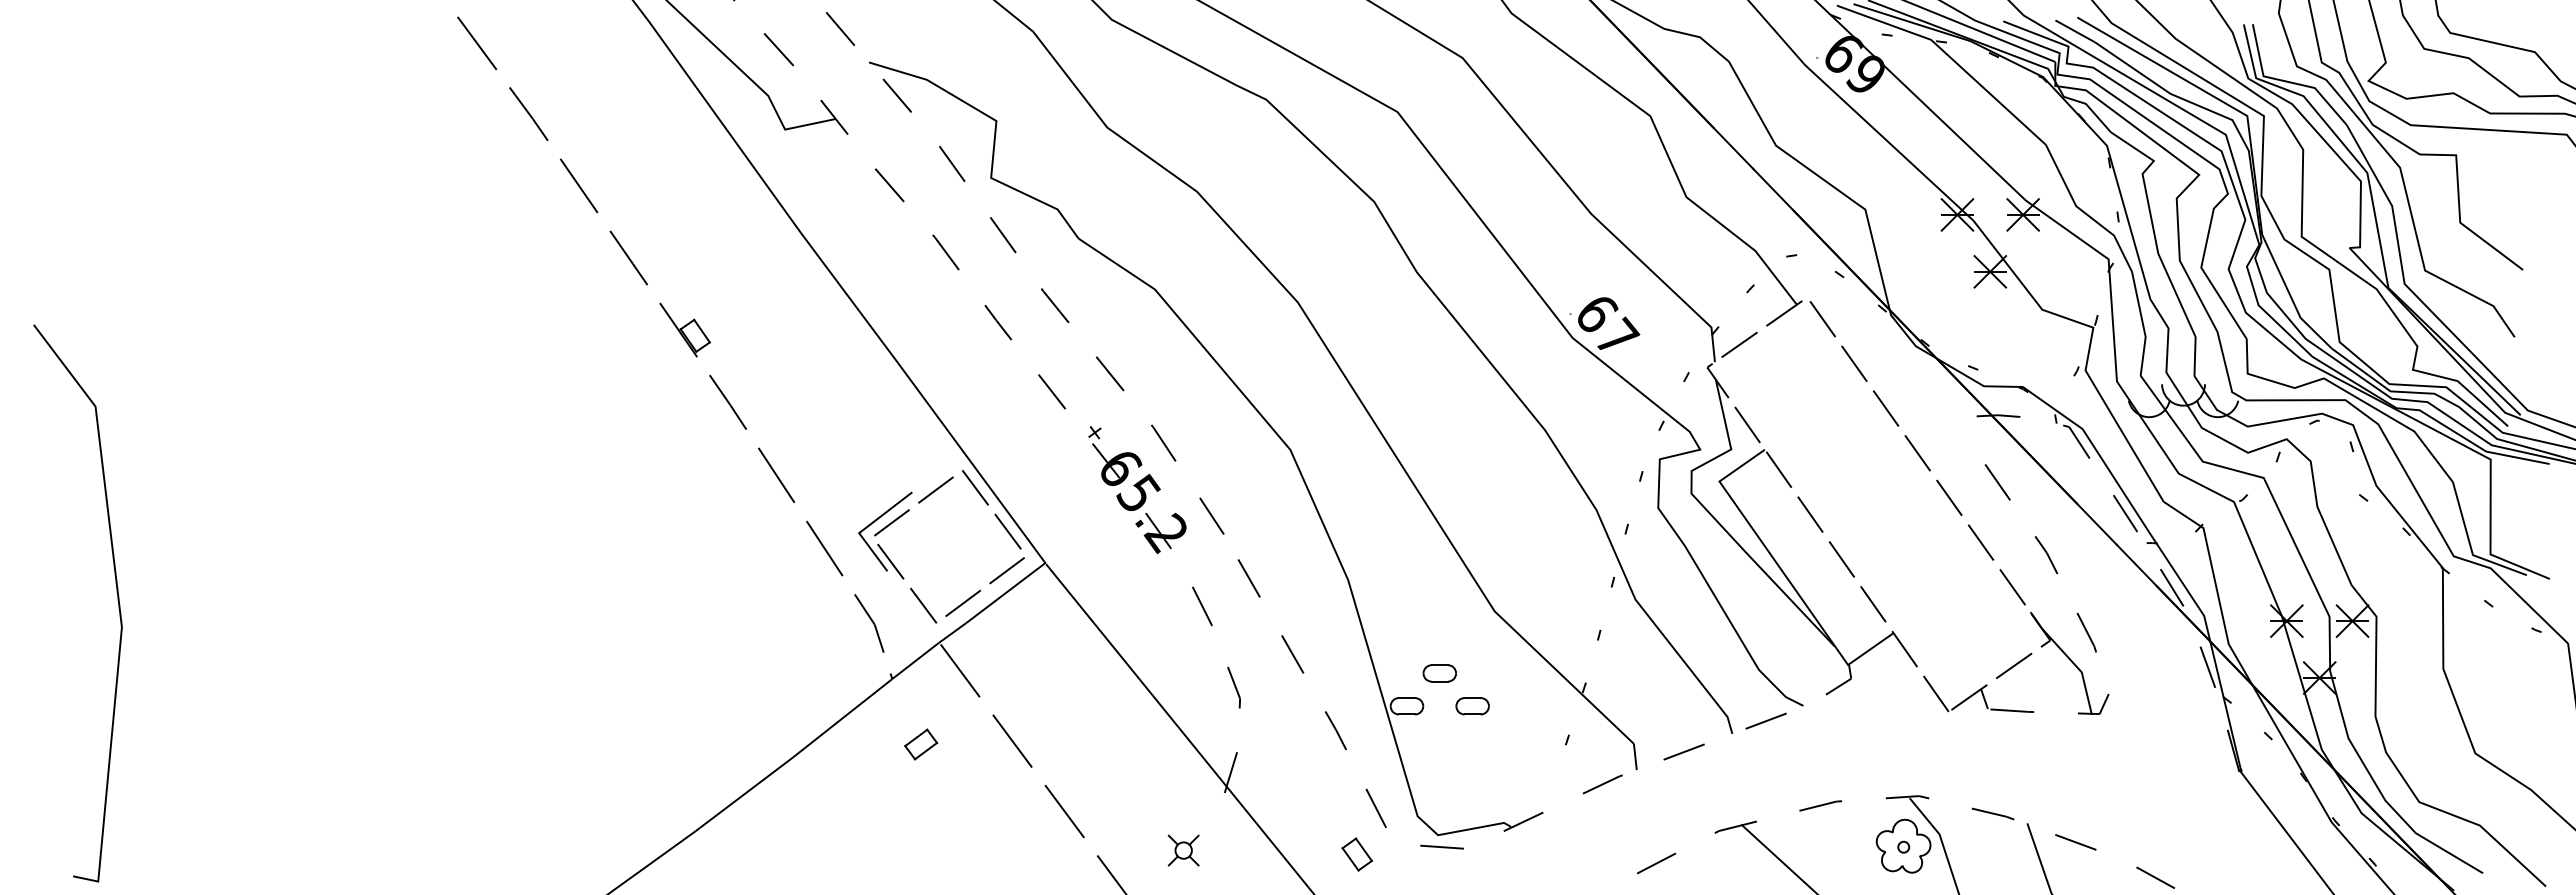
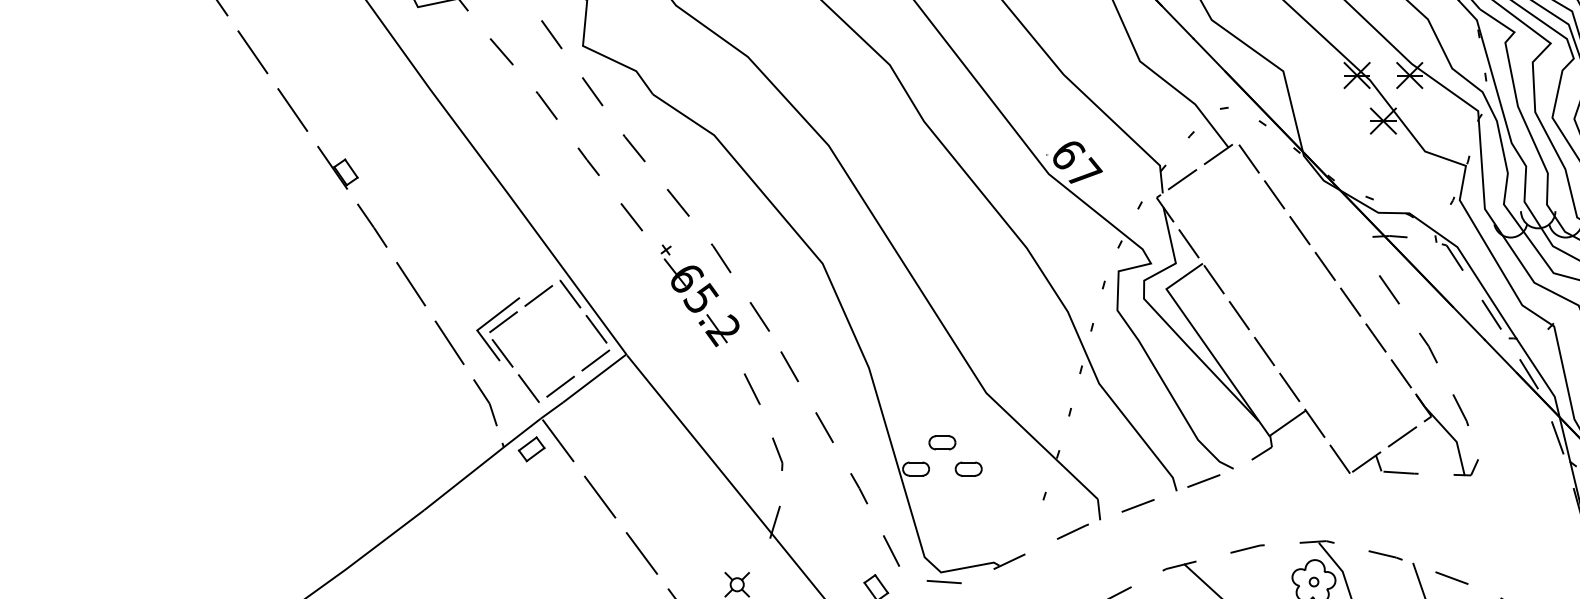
part: (921, 744) -> (532, 449), moved

